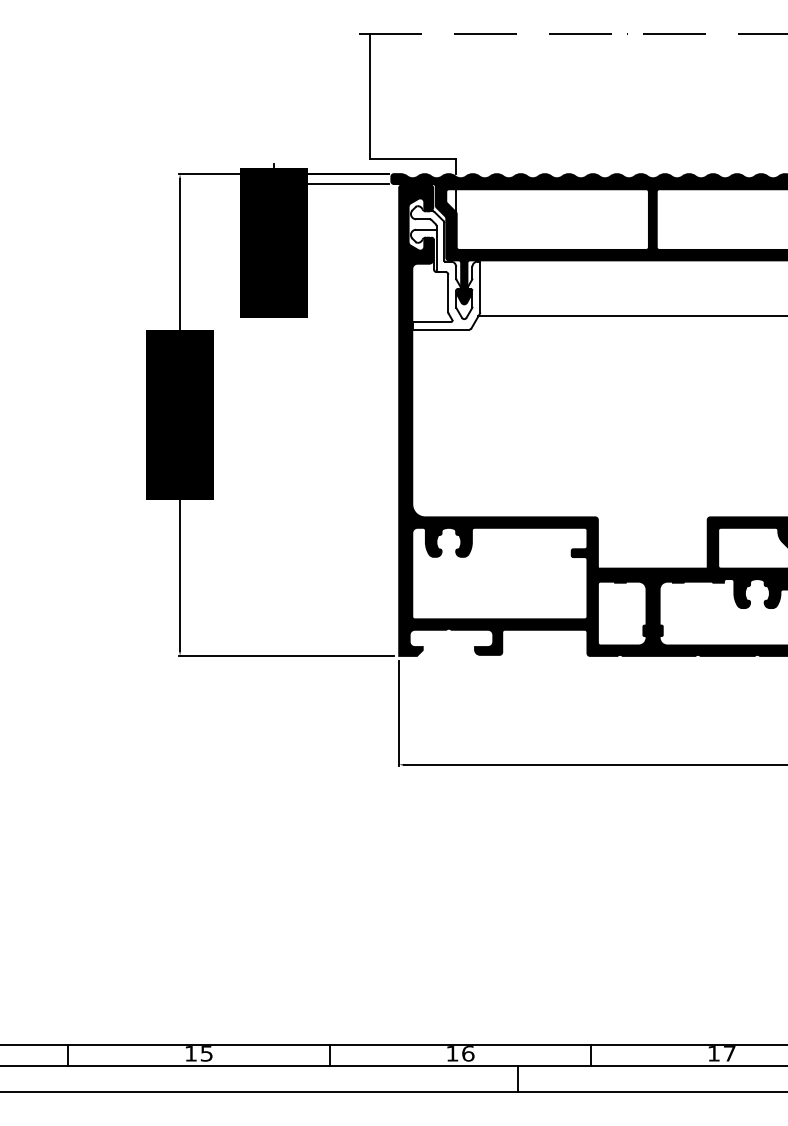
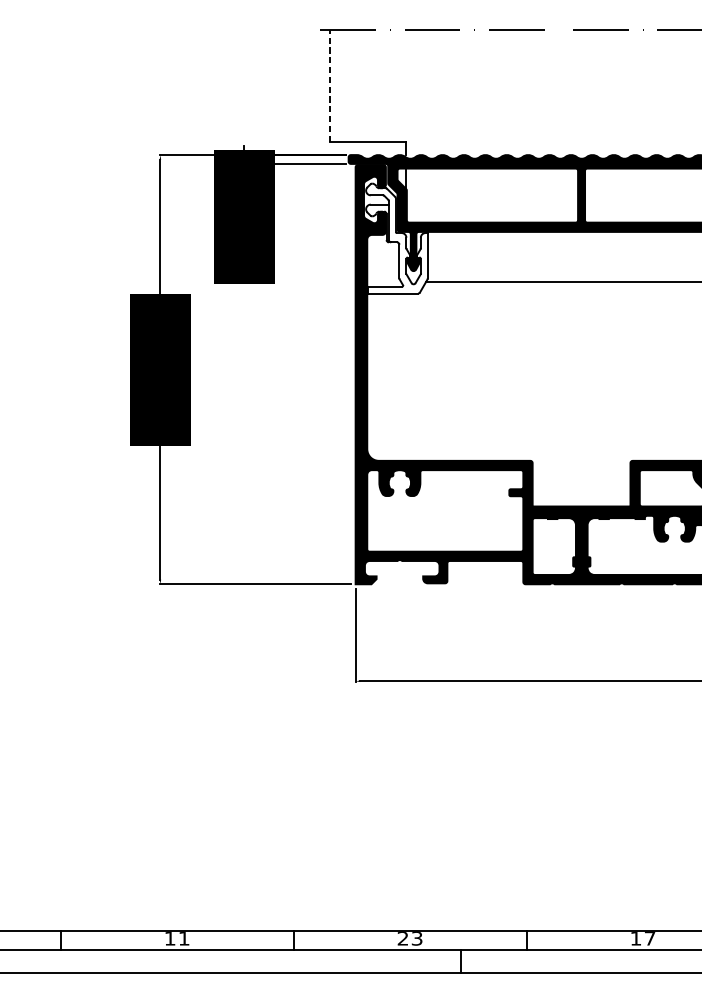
line: (370, 96) -> (330, 85), solid -> dashed
text: (206, 1053) -> (183, 938), 15 -> 11
text: (460, 1053) -> (410, 938), 16 -> 23

